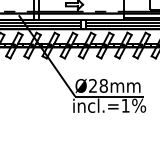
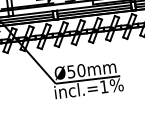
text: (98, 85) -> (76, 70), Ø28mm -> Ø50mm

